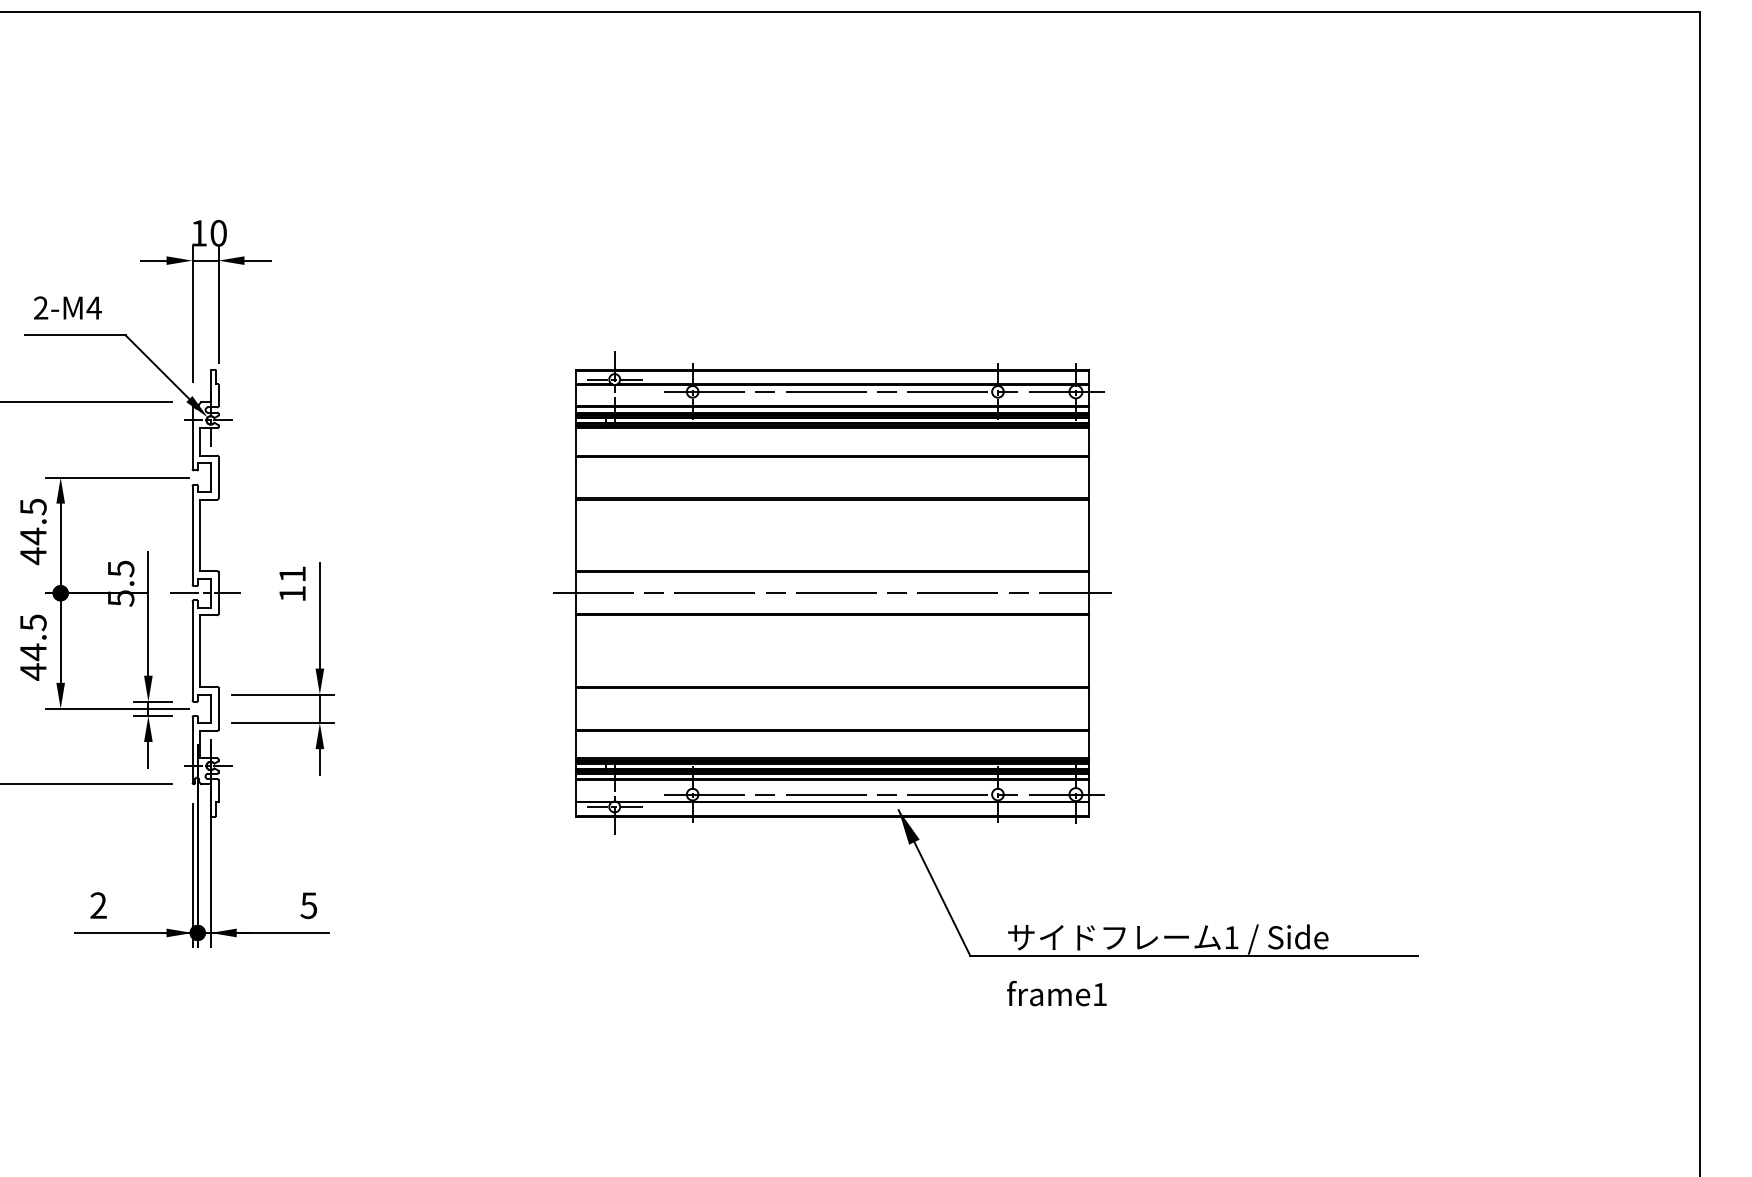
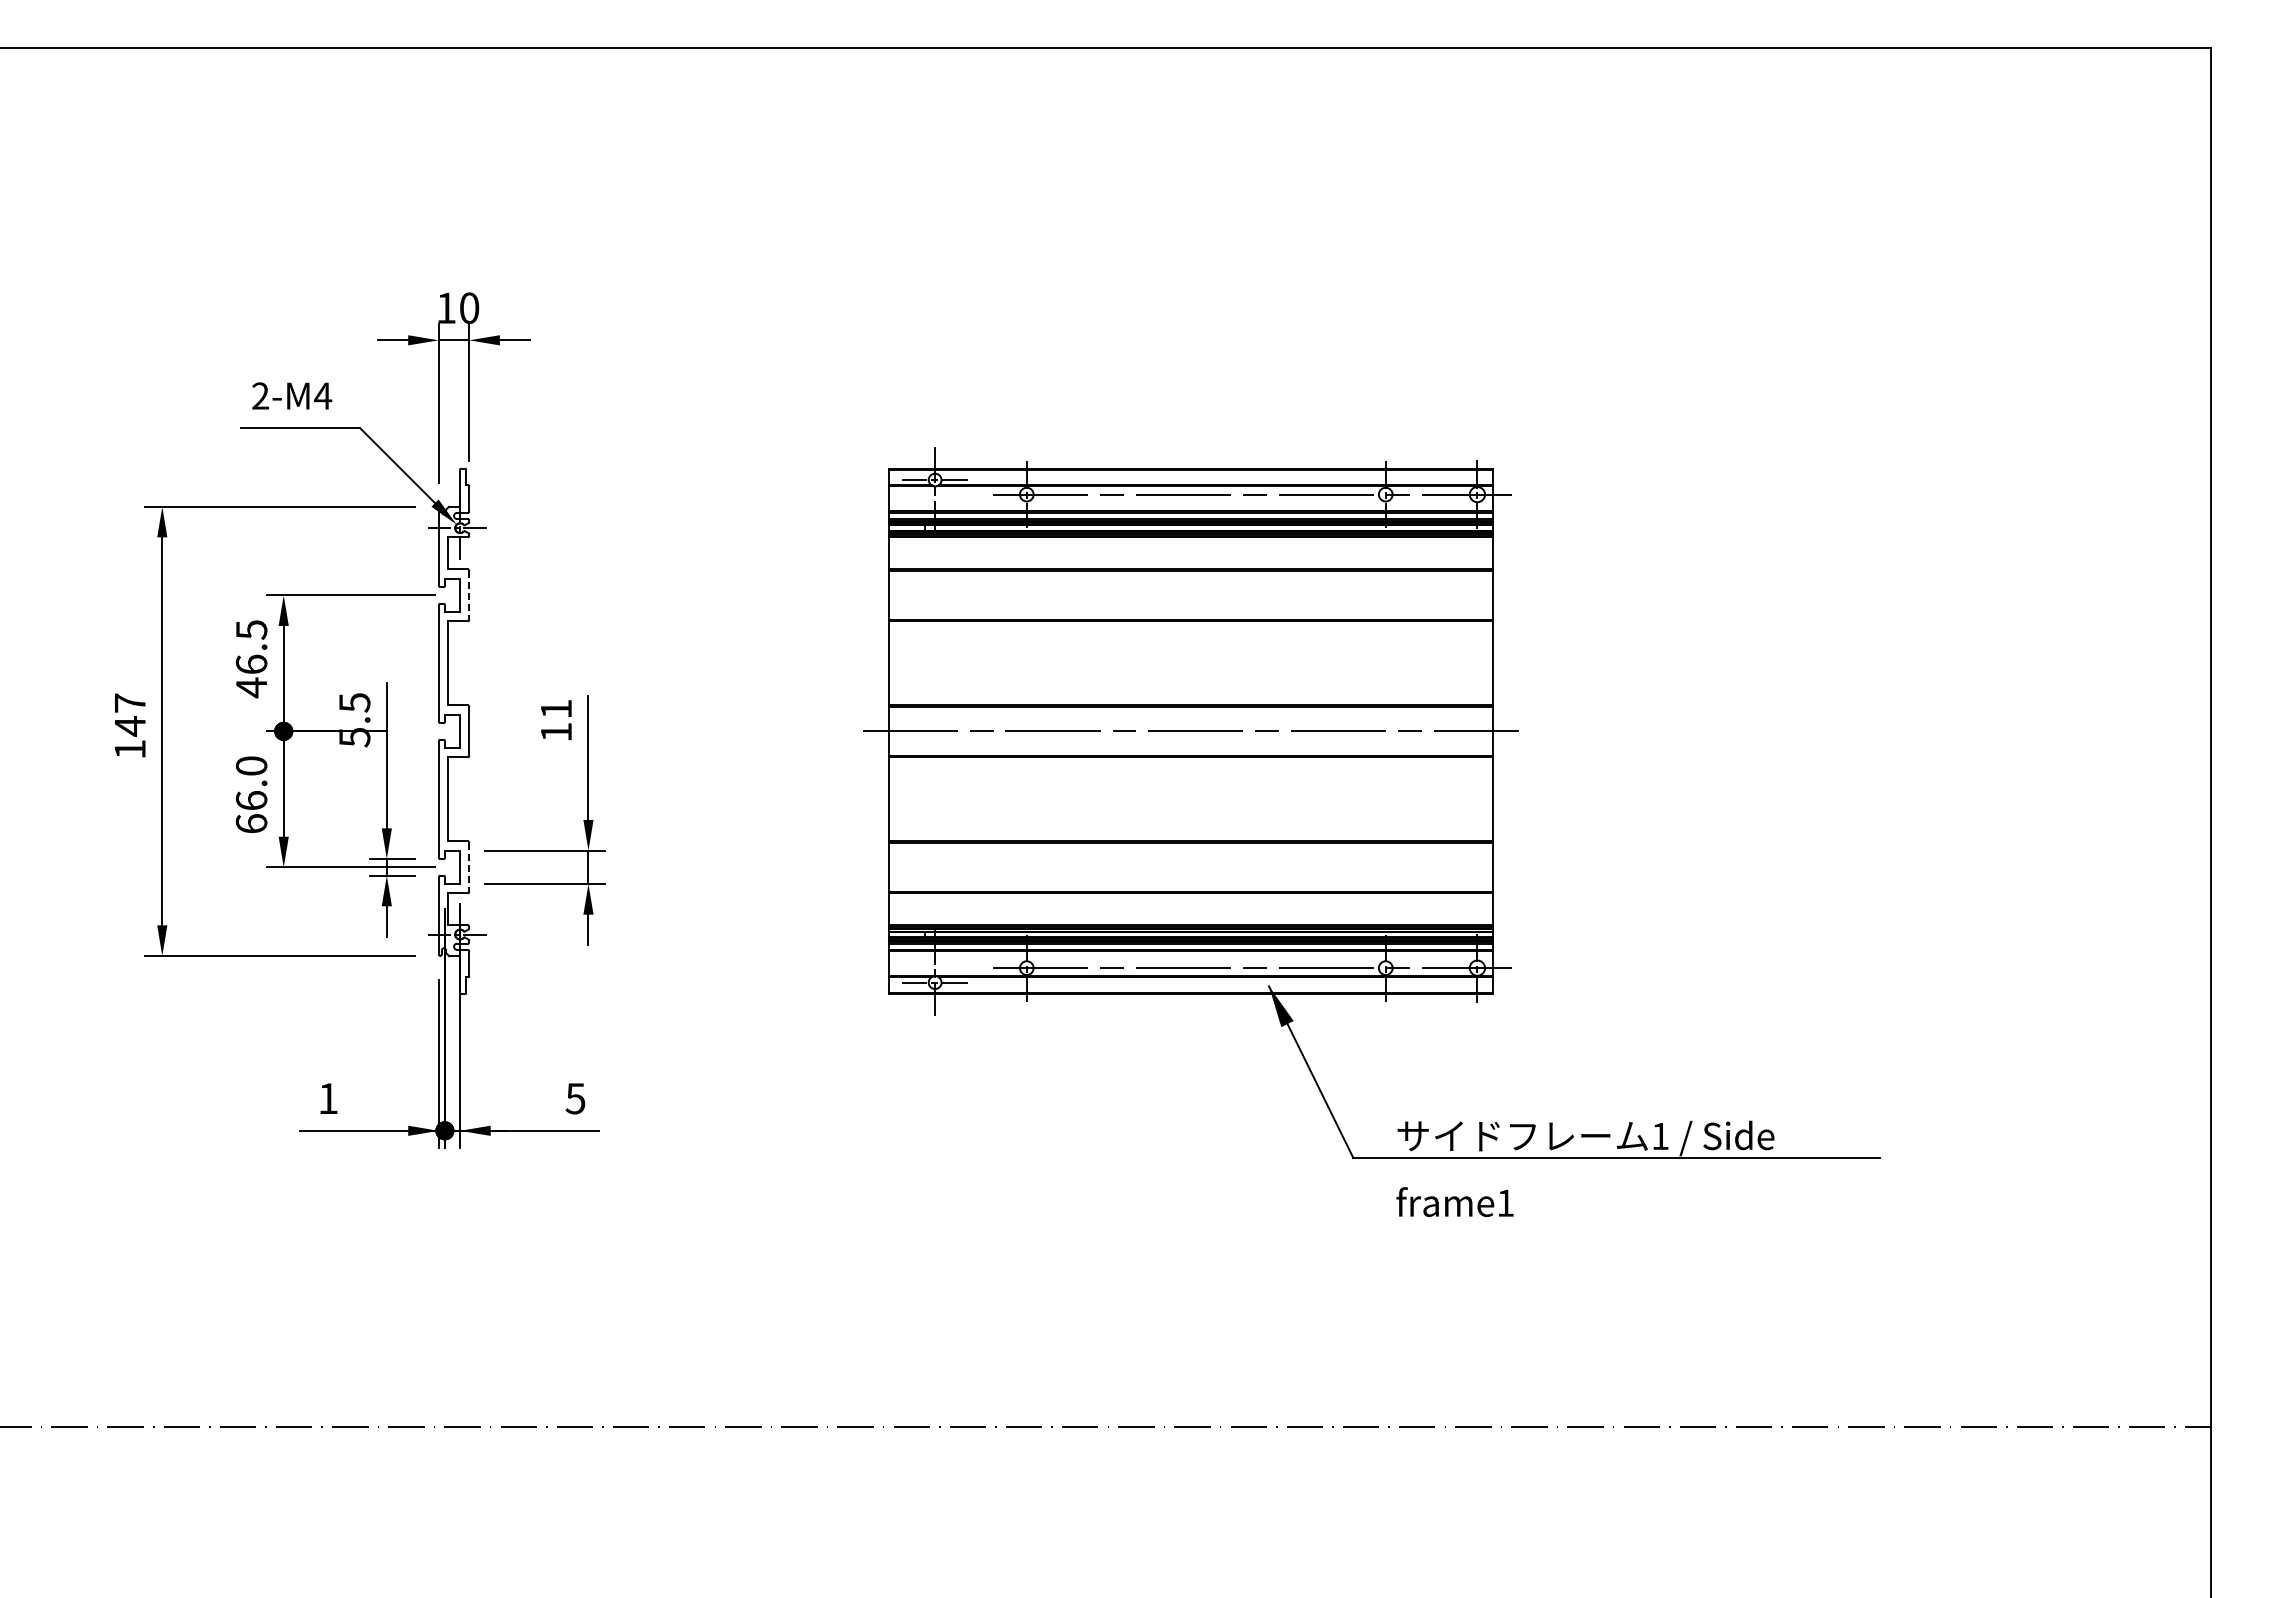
line: (218, 477) -> (469, 595), solid -> dashed
text: (33, 536) -> (251, 664), 44.5 -> 46.5
line: (205, 593) -> (454, 731), removed
text: (33, 647) -> (251, 795), 44.5 -> 66.0
line: (218, 709) -> (469, 867), solid -> dashed
text: (97, 905) -> (327, 1098), 2 -> 1

